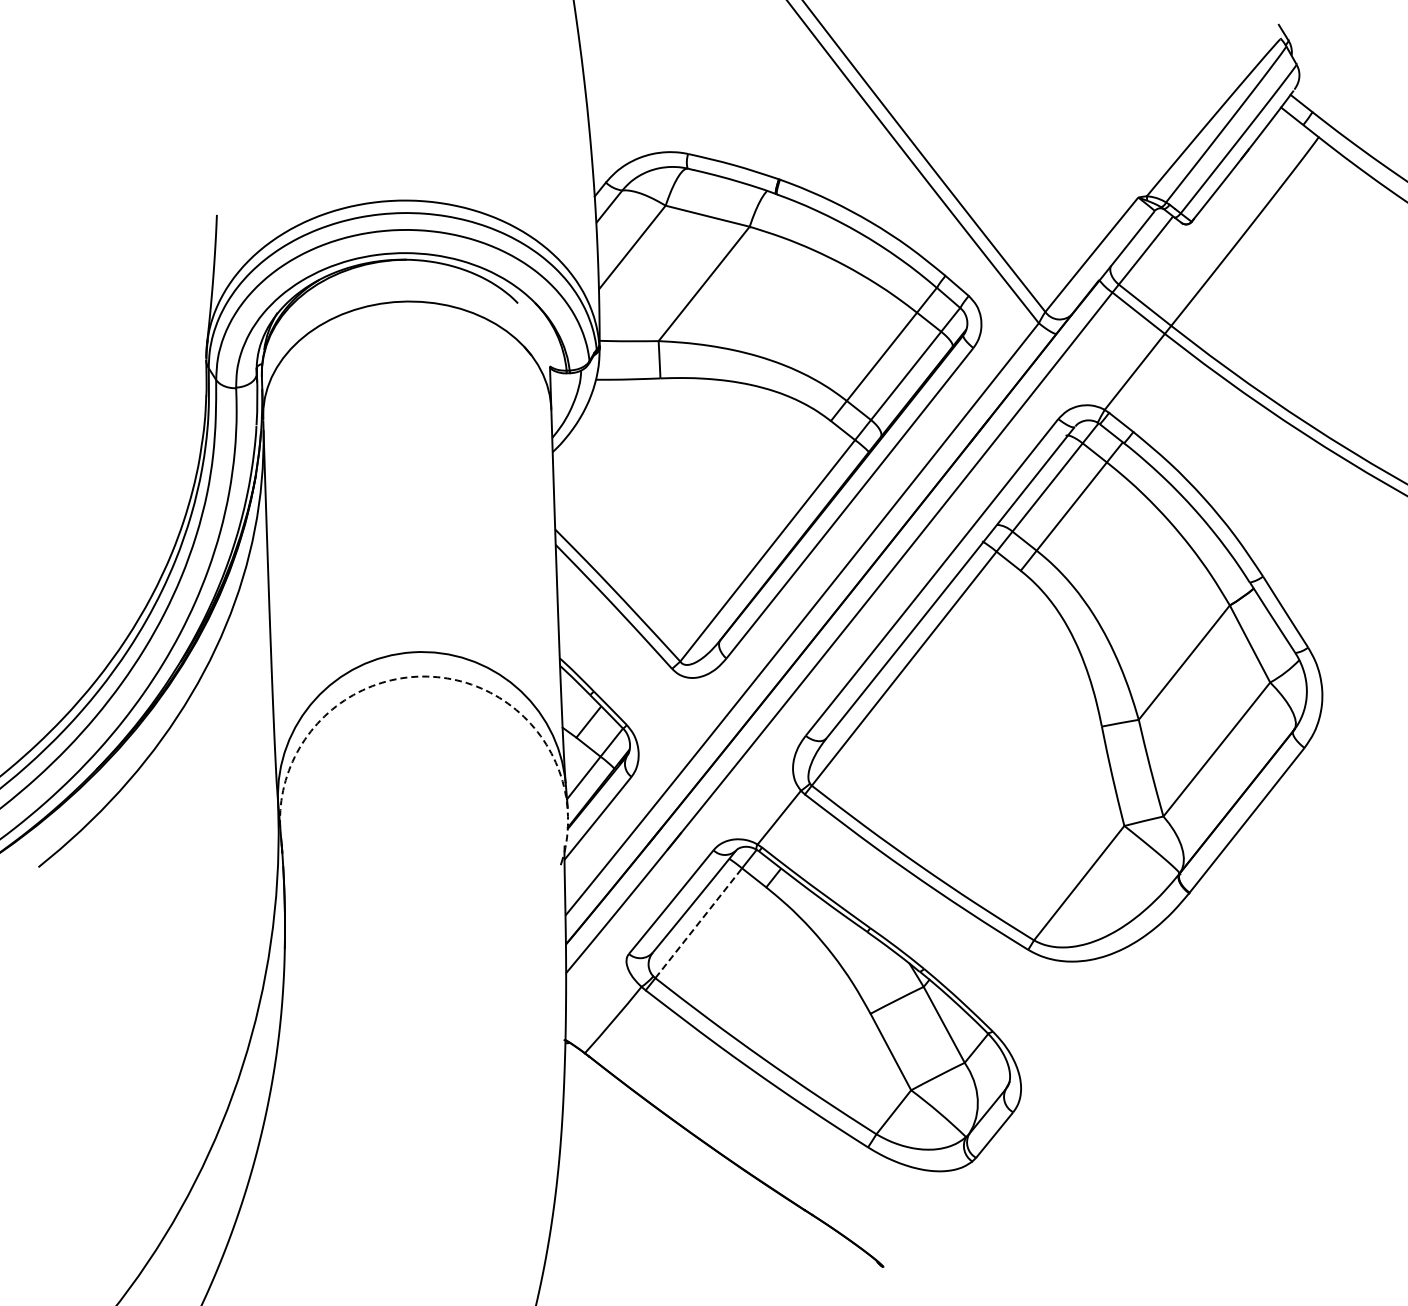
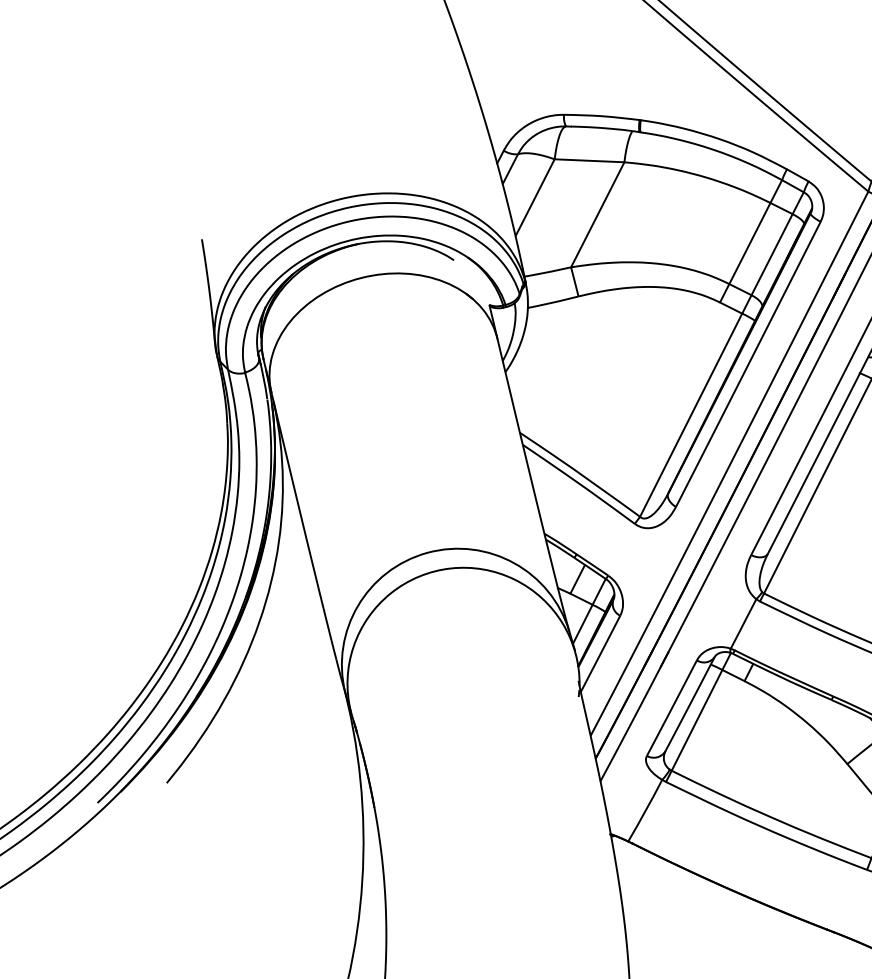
arc: (437, 677) -> (451, 568), dashed -> solid
line: (698, 923) -> (696, 720), dashed -> solid

